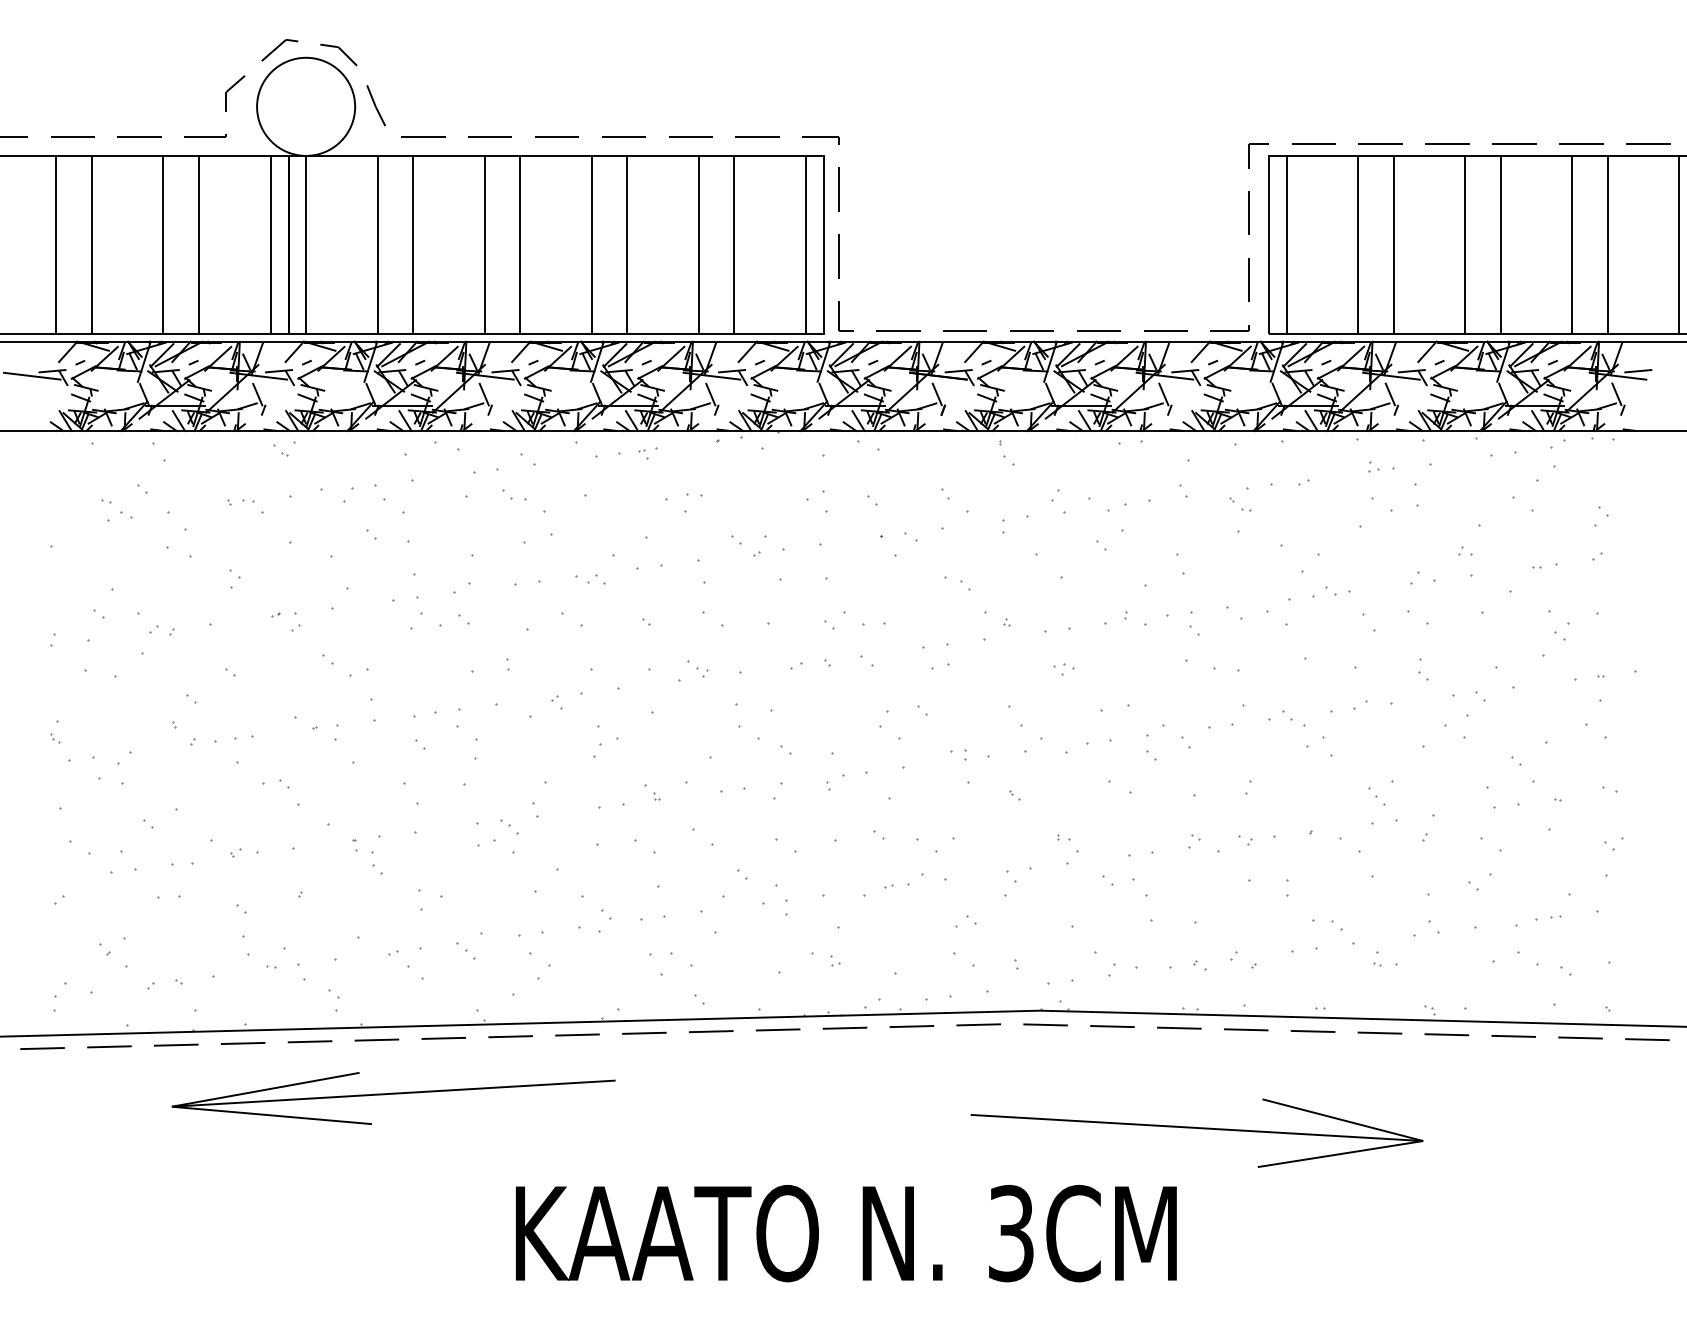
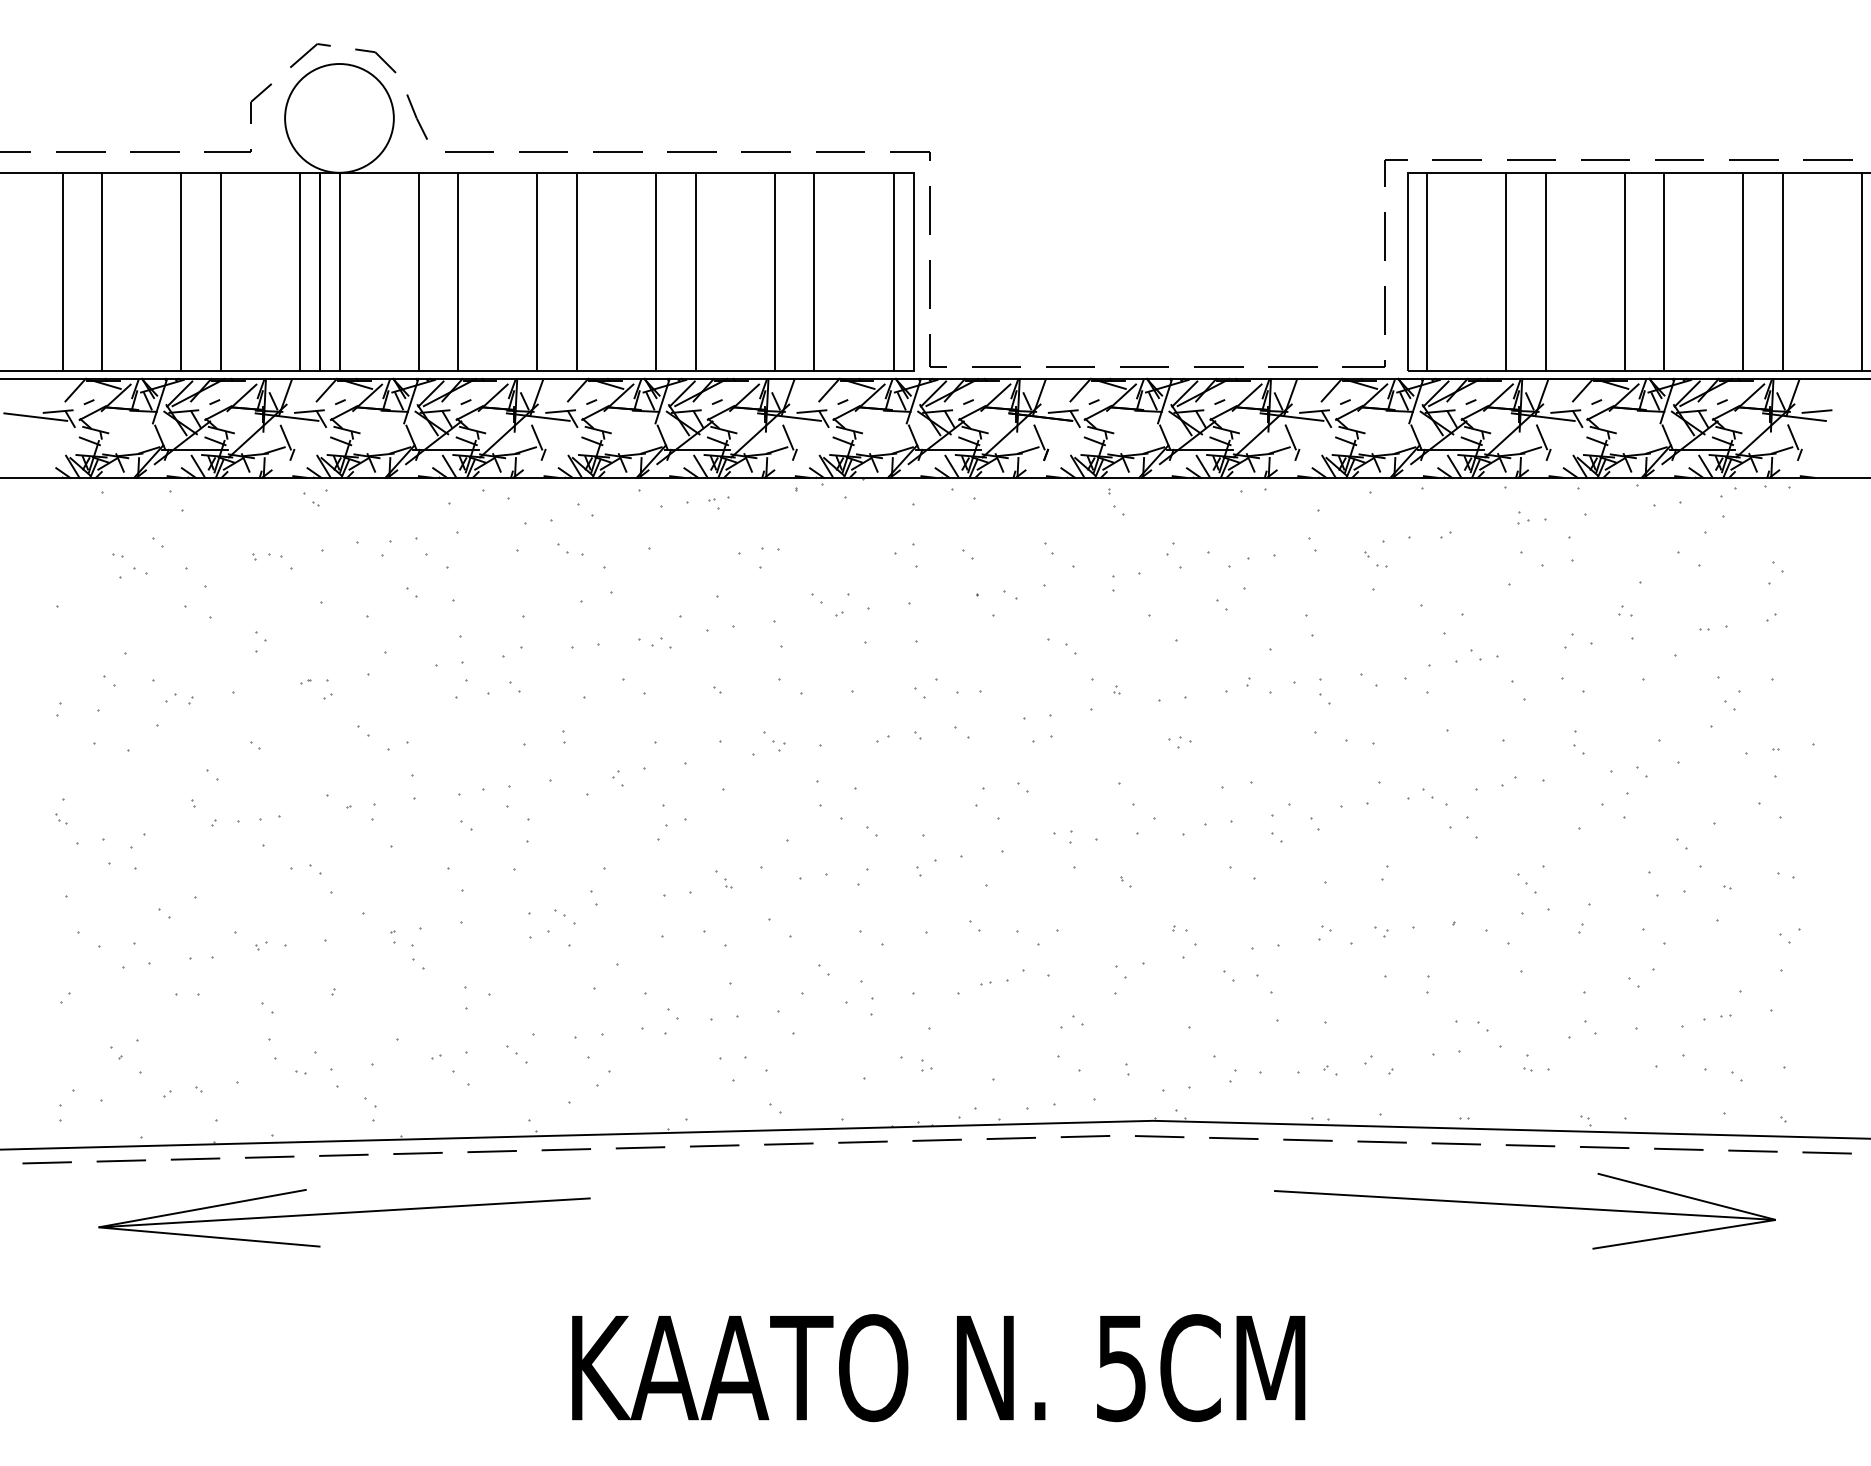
part: (393, 1098) -> (344, 1218), moved
part: (1196, 1132) -> (1524, 1210), moved
text: (1011, 1232) -> (1121, 1366), 3CM -> 5CM

